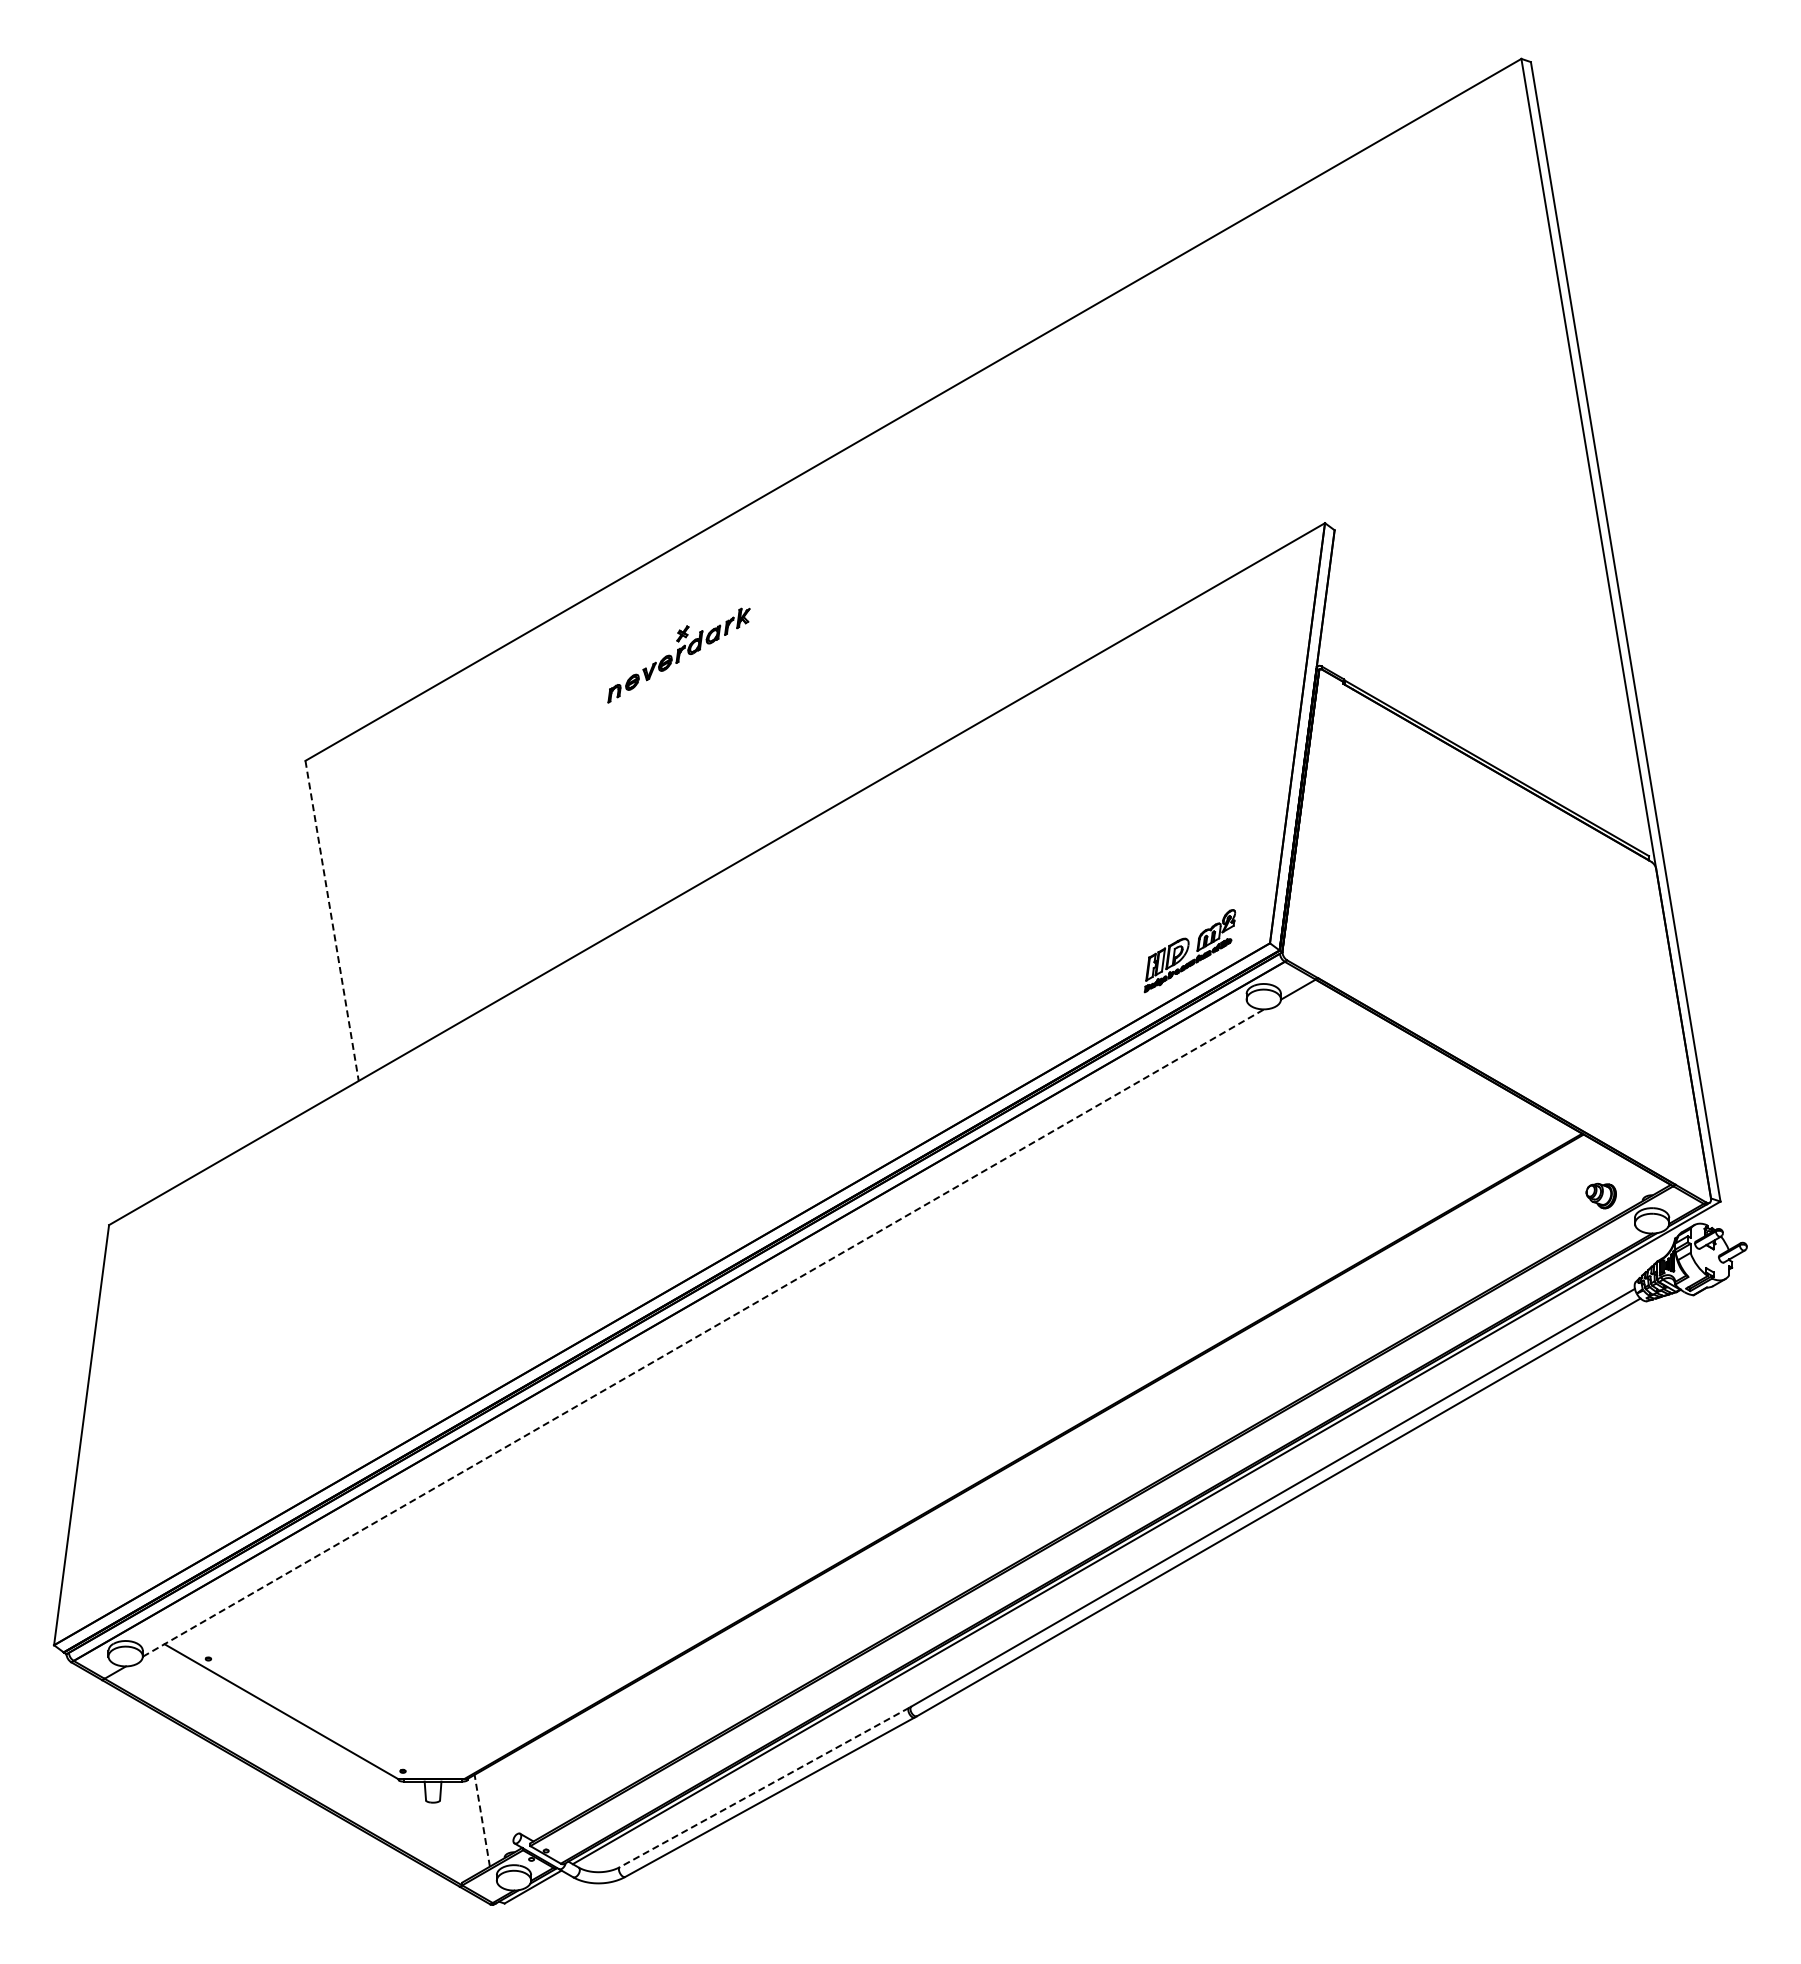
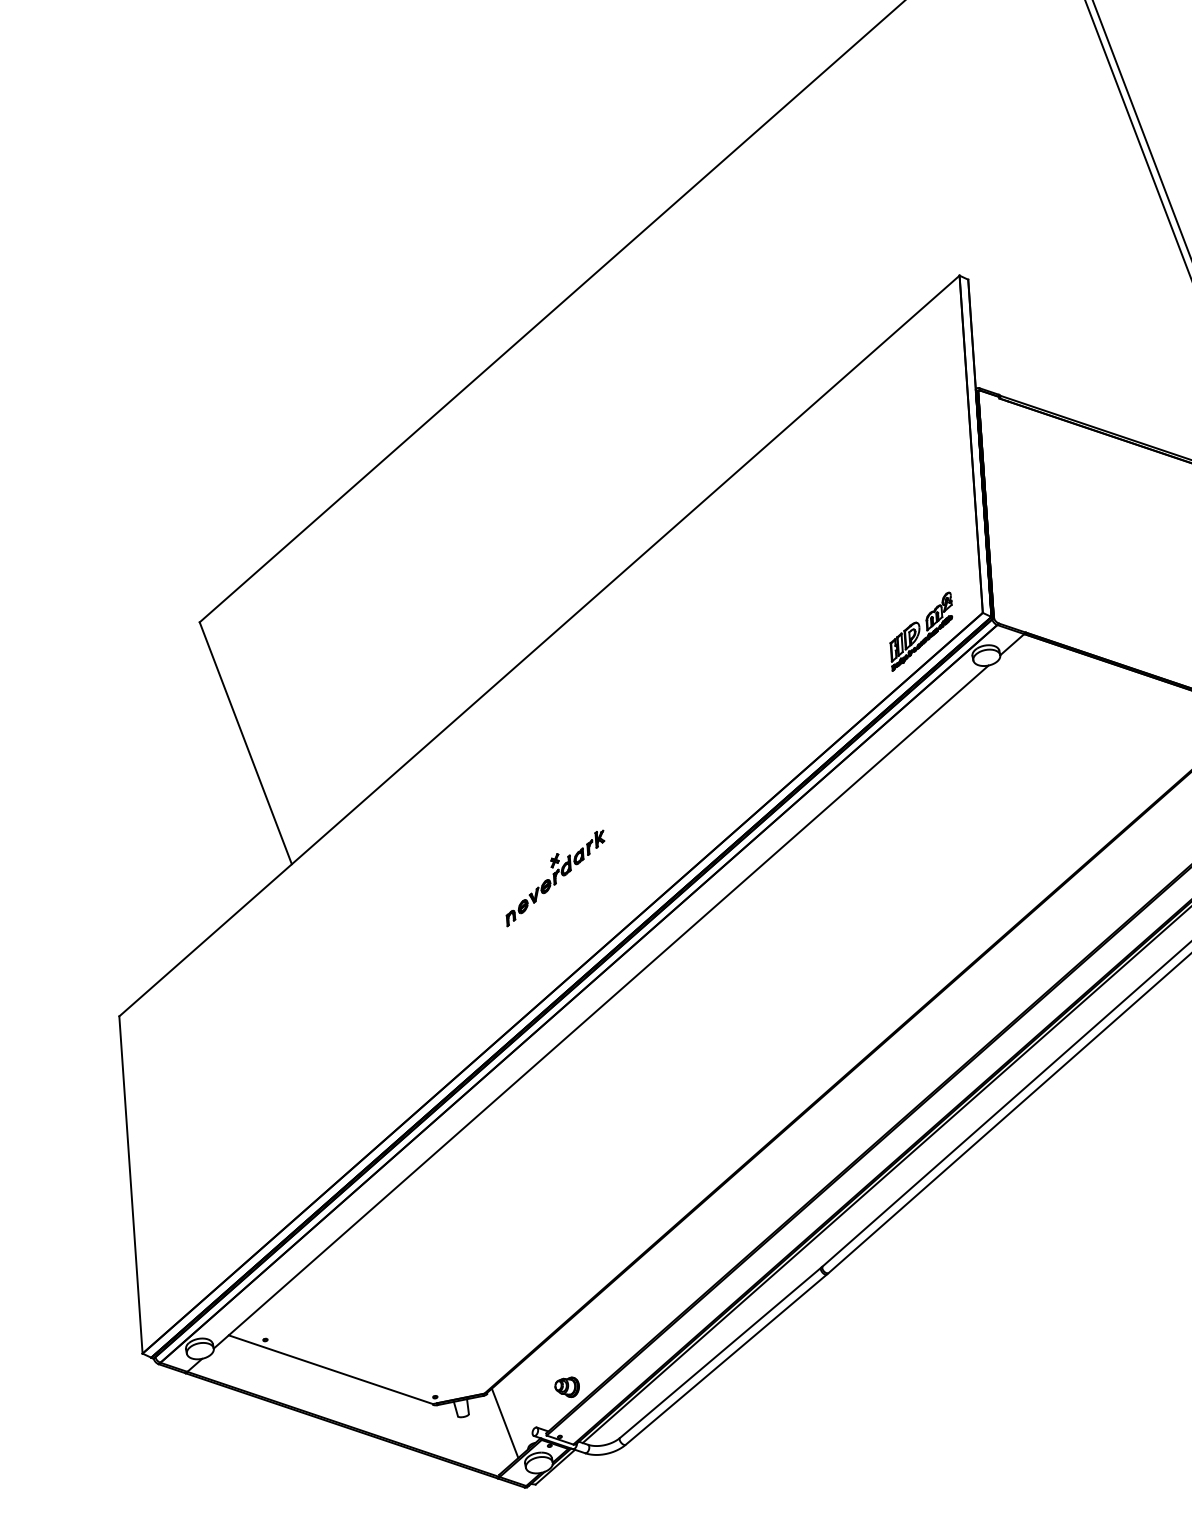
part: (678, 655) -> (554, 878), moved
line: (332, 921) -> (246, 743), dashed -> solid
line: (703, 1332) -> (601, 1006), dashed -> solid
line: (764, 1787) -> (720, 1352), dashed -> solid
part: (567, 1792) -> (567, 1387), added
line: (482, 1820) -> (505, 1423), dashed -> solid

